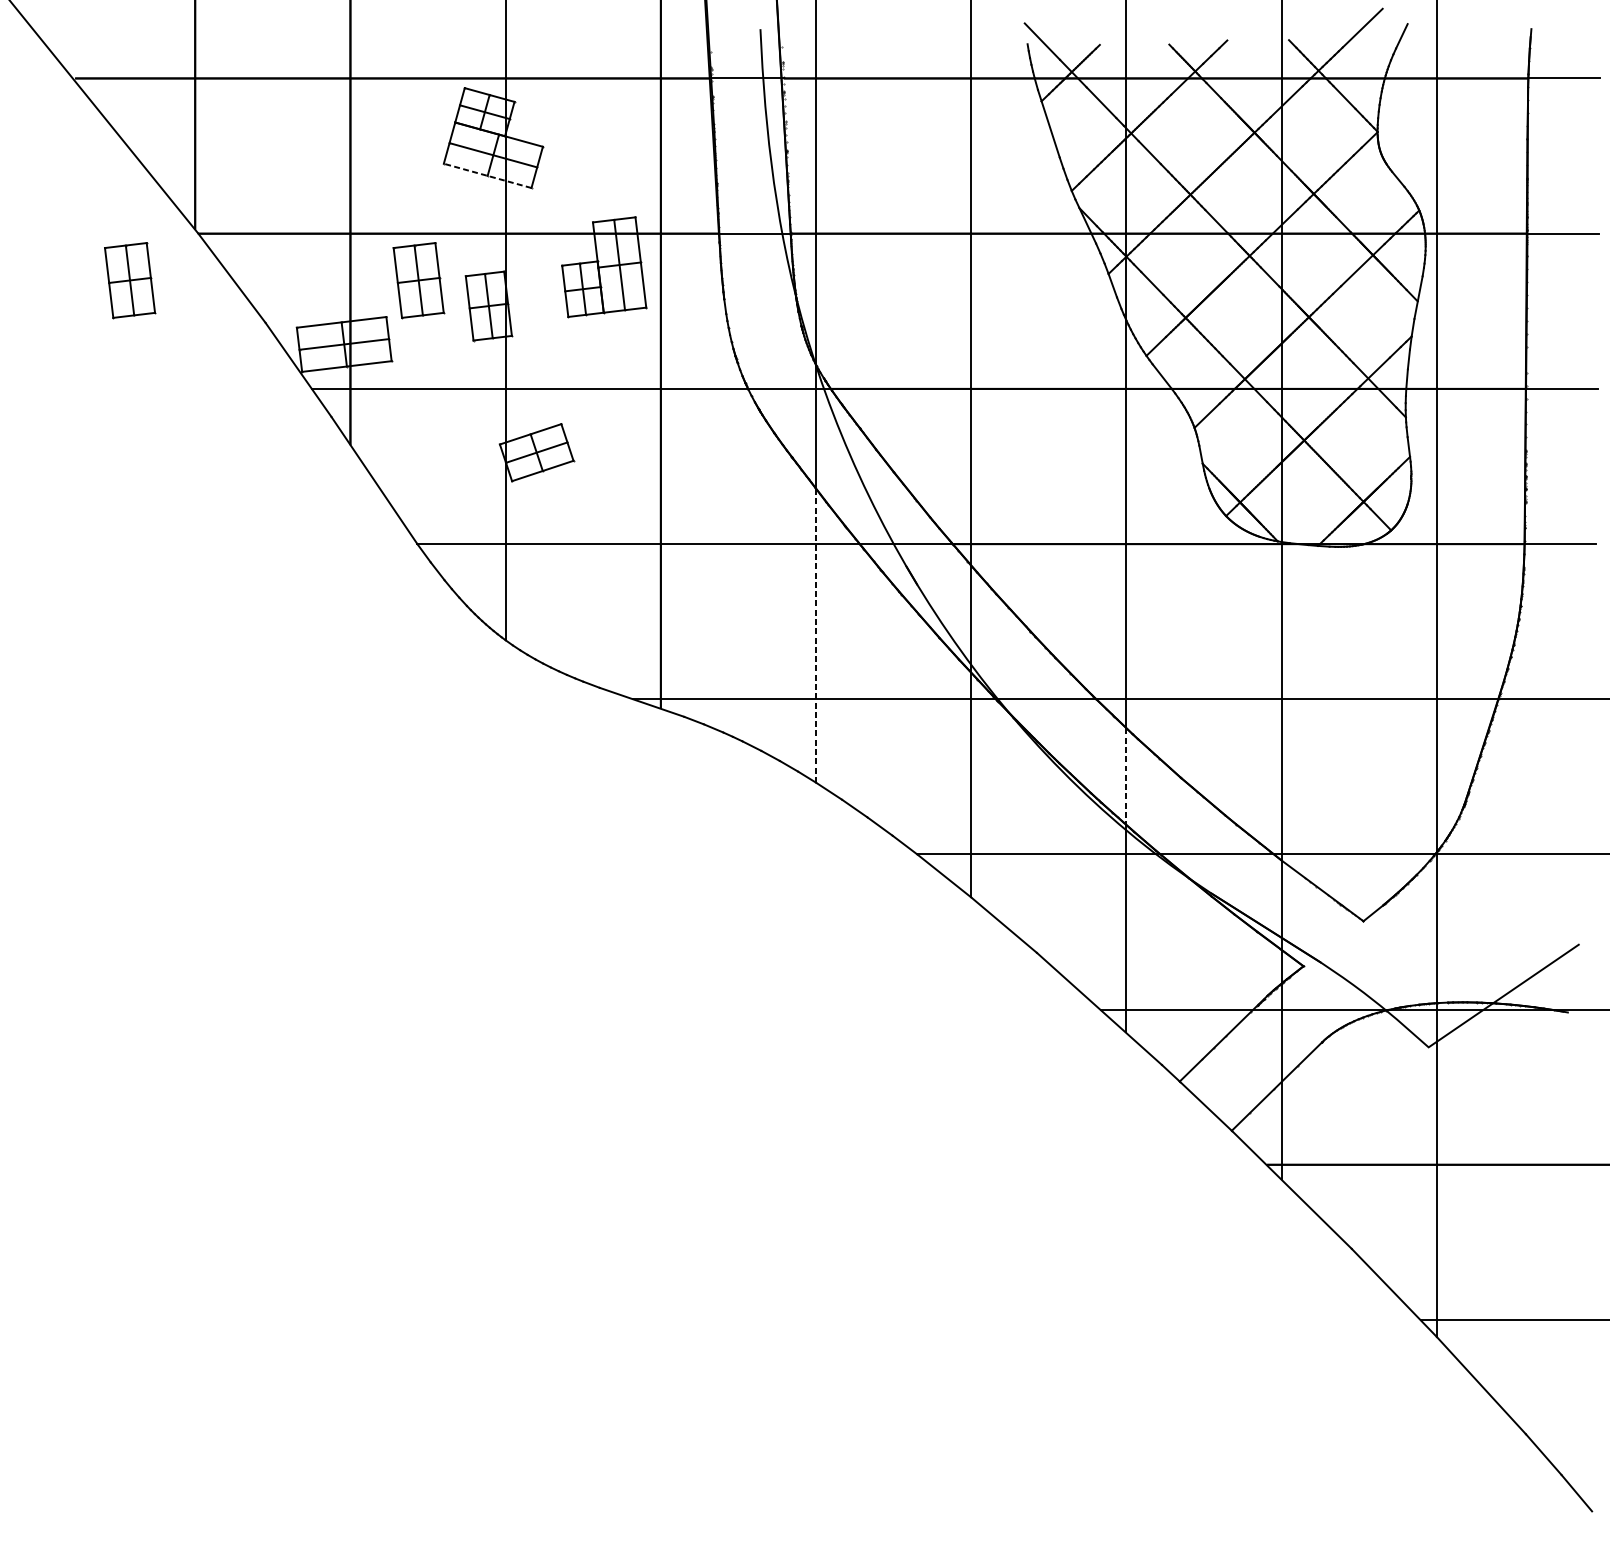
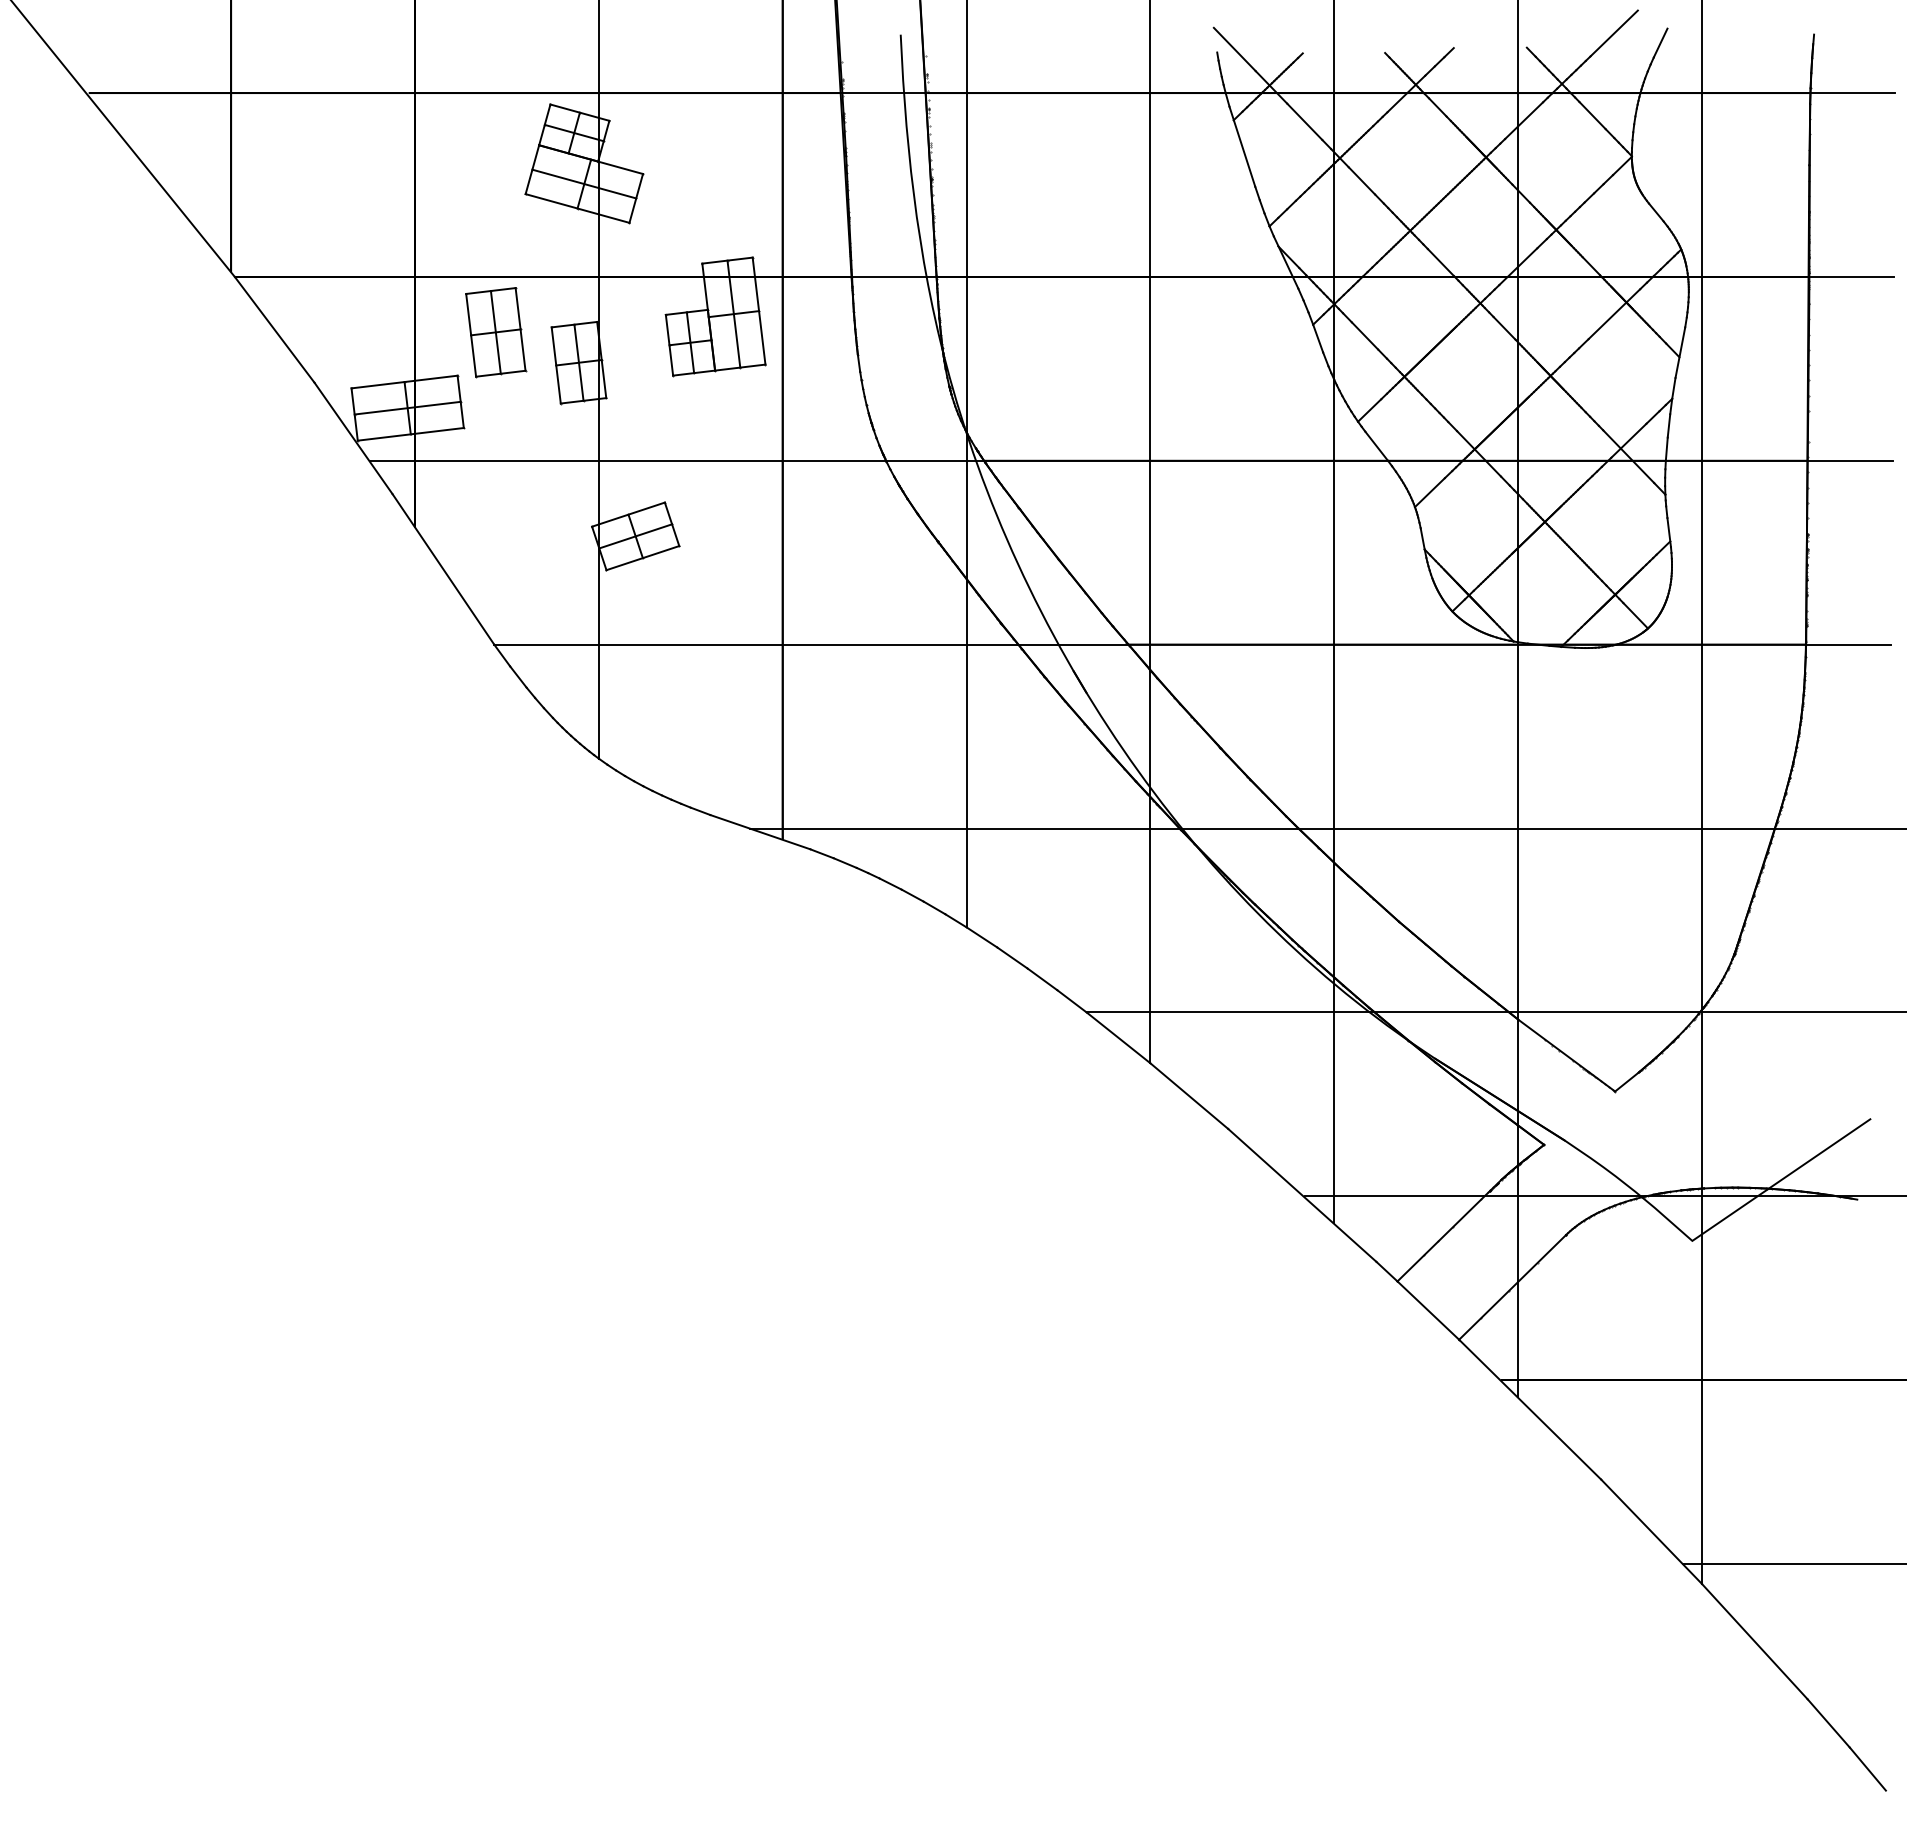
line: (487, 175) -> (577, 208), dashed -> solid
part: (130, 280) -> (154, 332), removed
line: (815, 635) -> (966, 753), dashed -> solid
line: (1126, 776) -> (1334, 920), dashed -> solid

